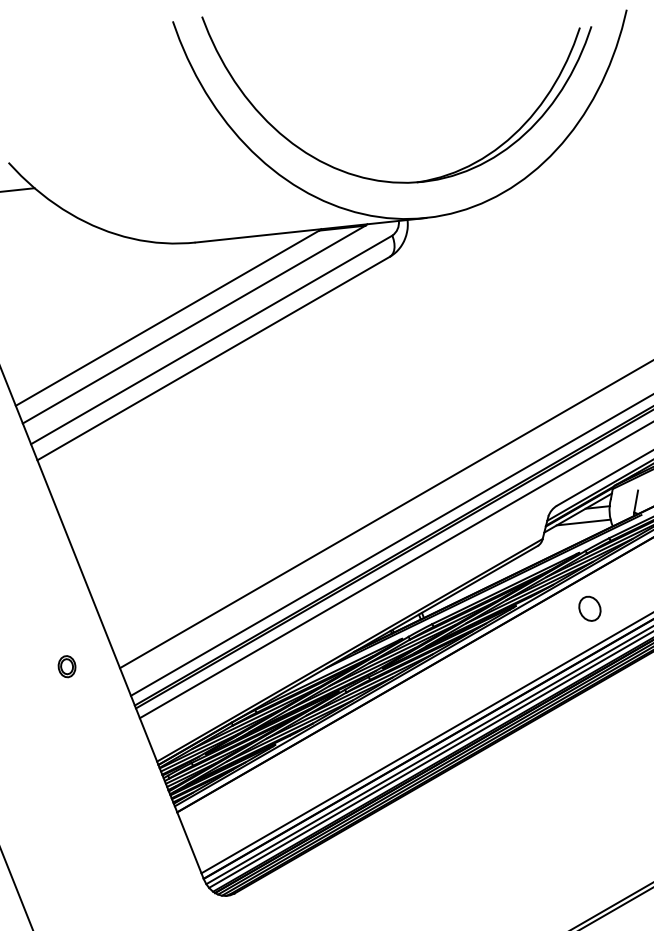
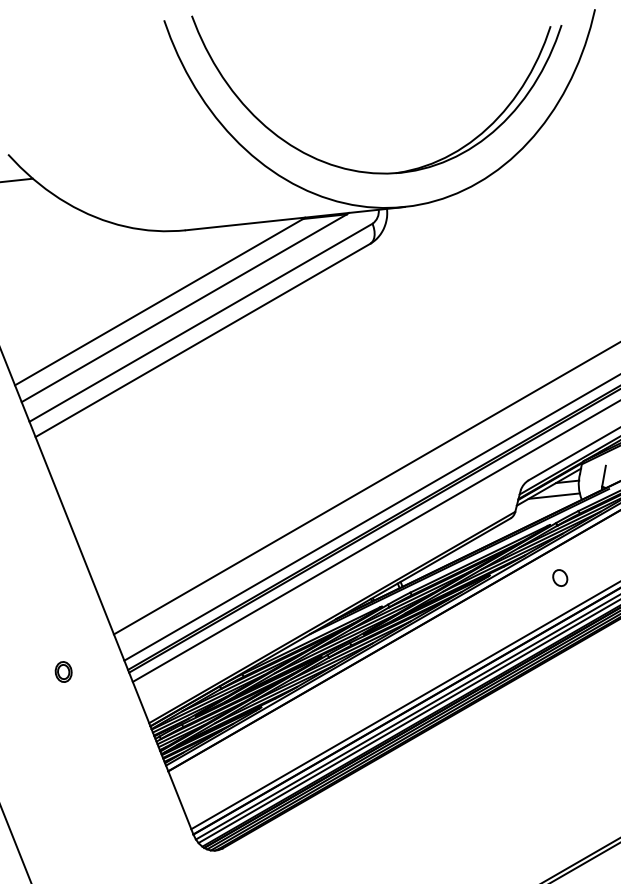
part: (590, 608) -> (560, 577), size x0.7
part: (66, 666) -> (63, 671), moved

